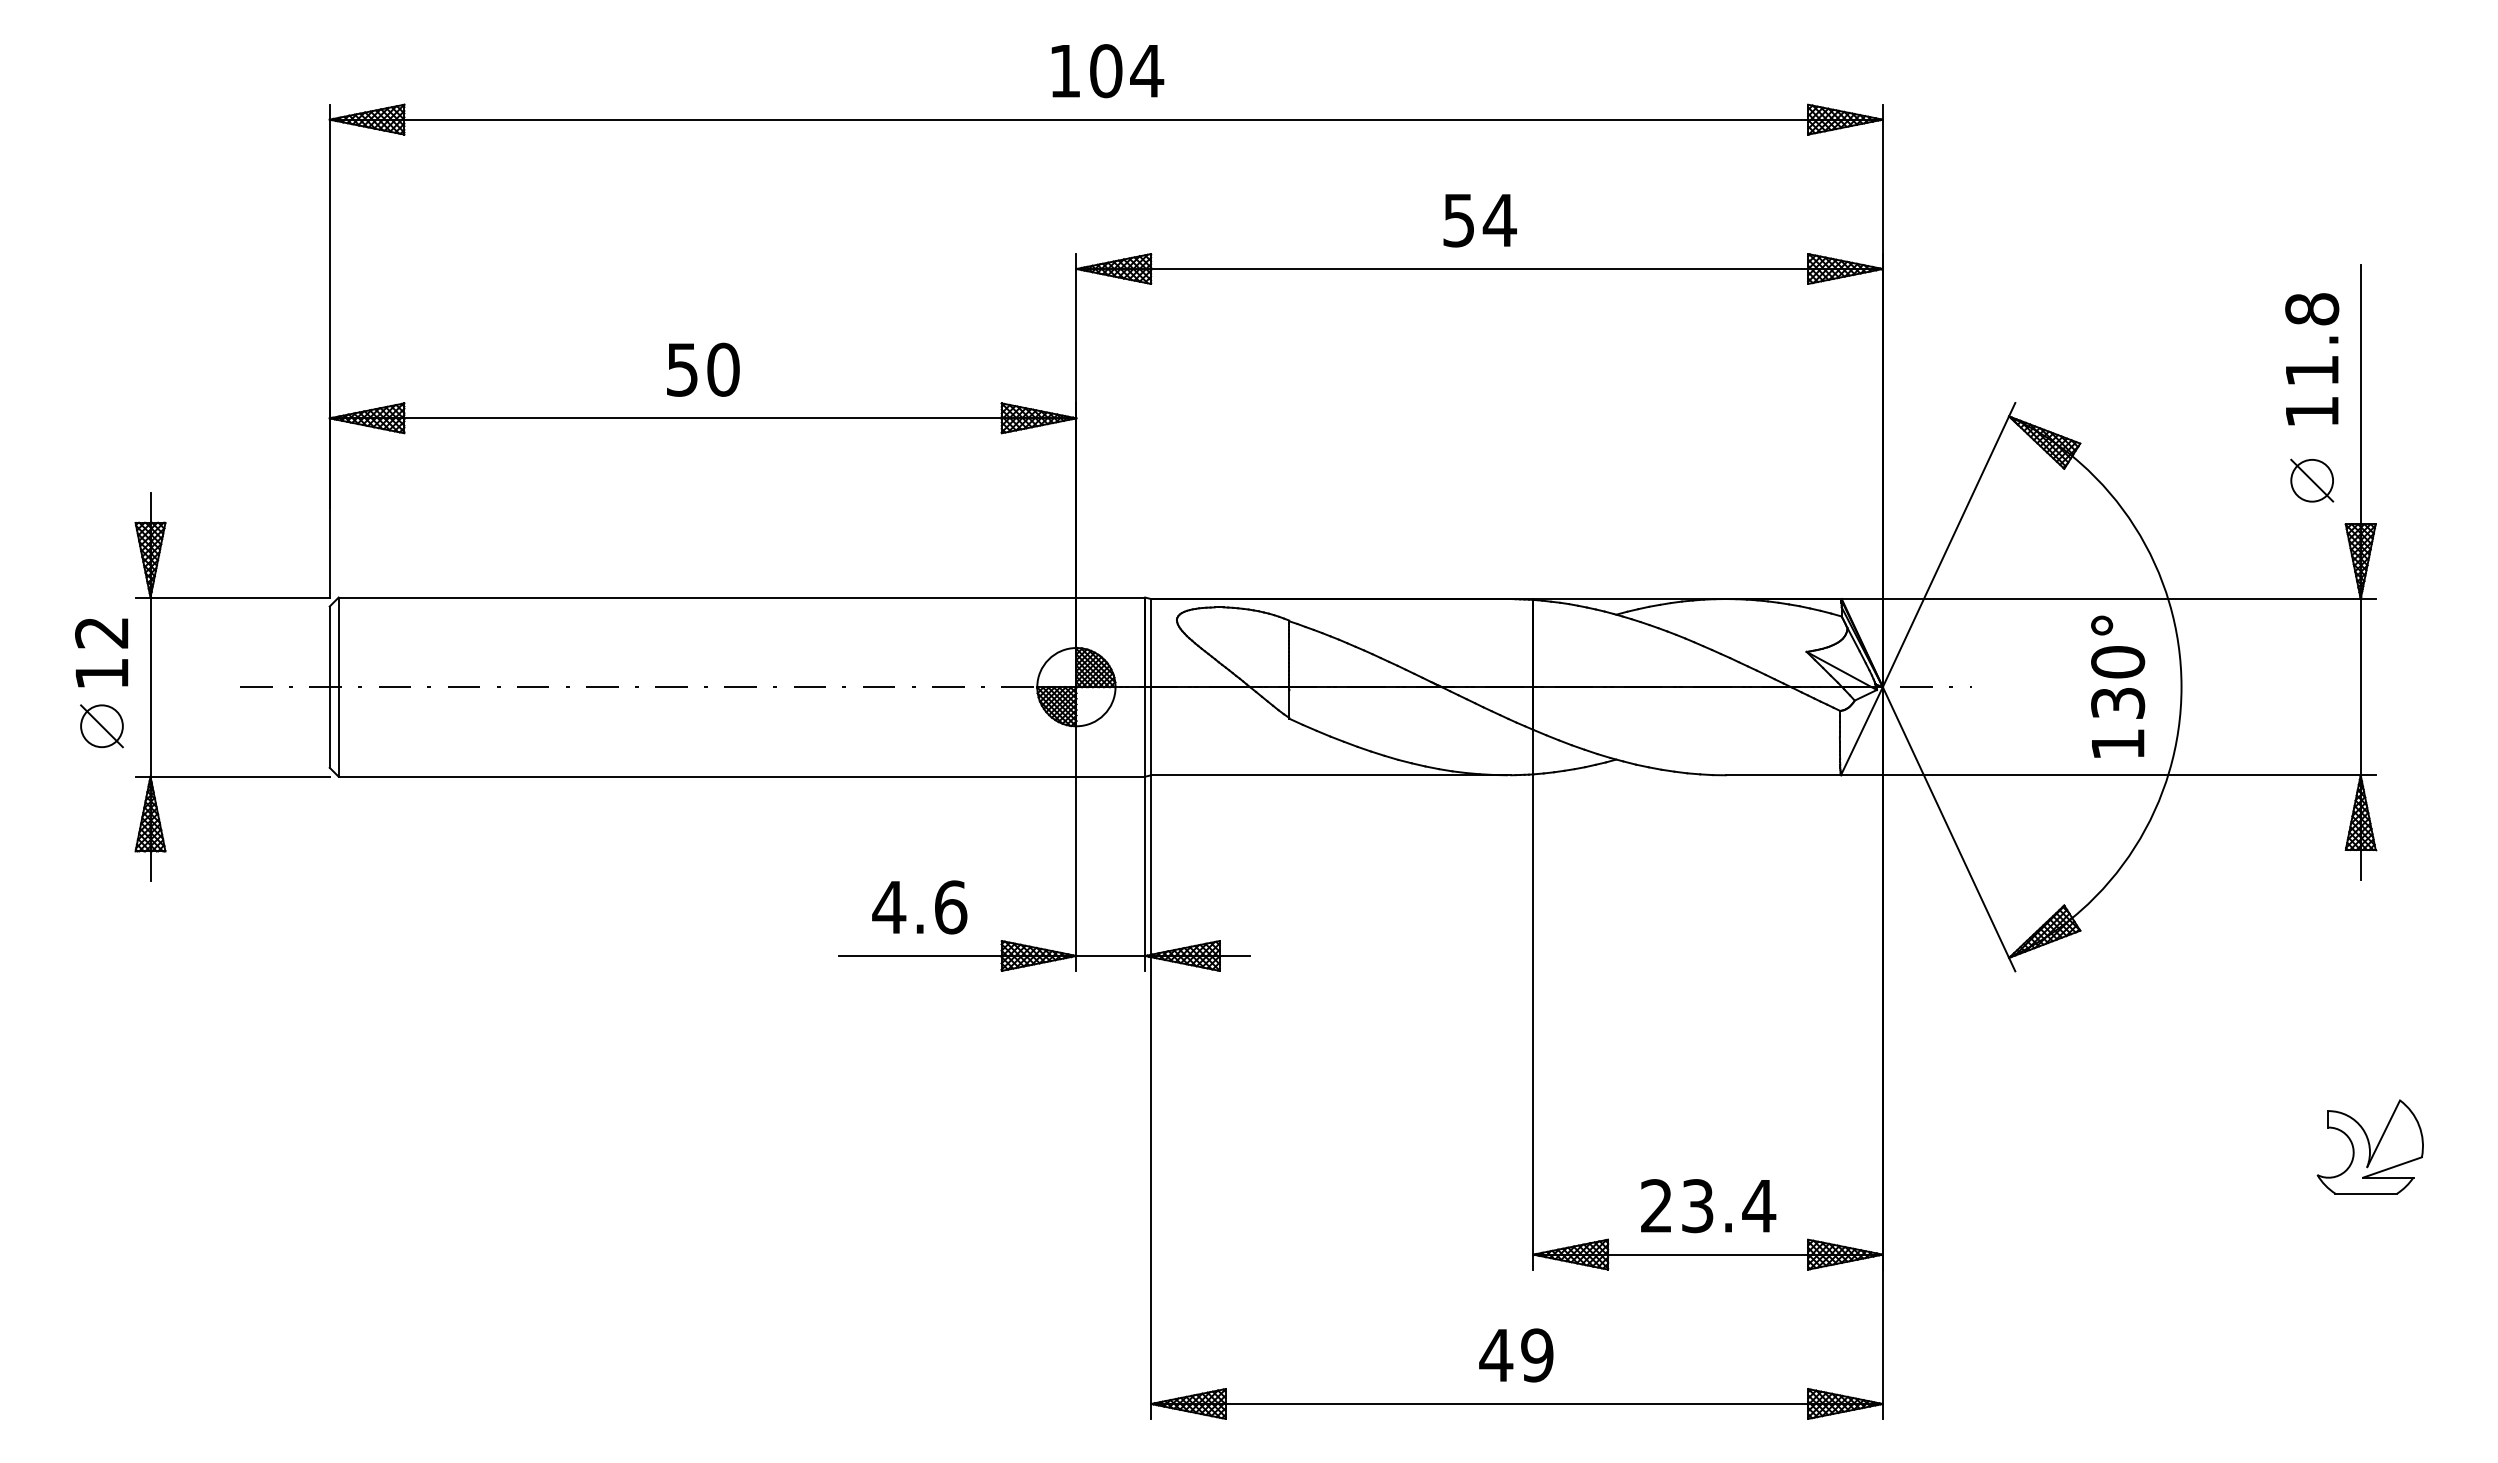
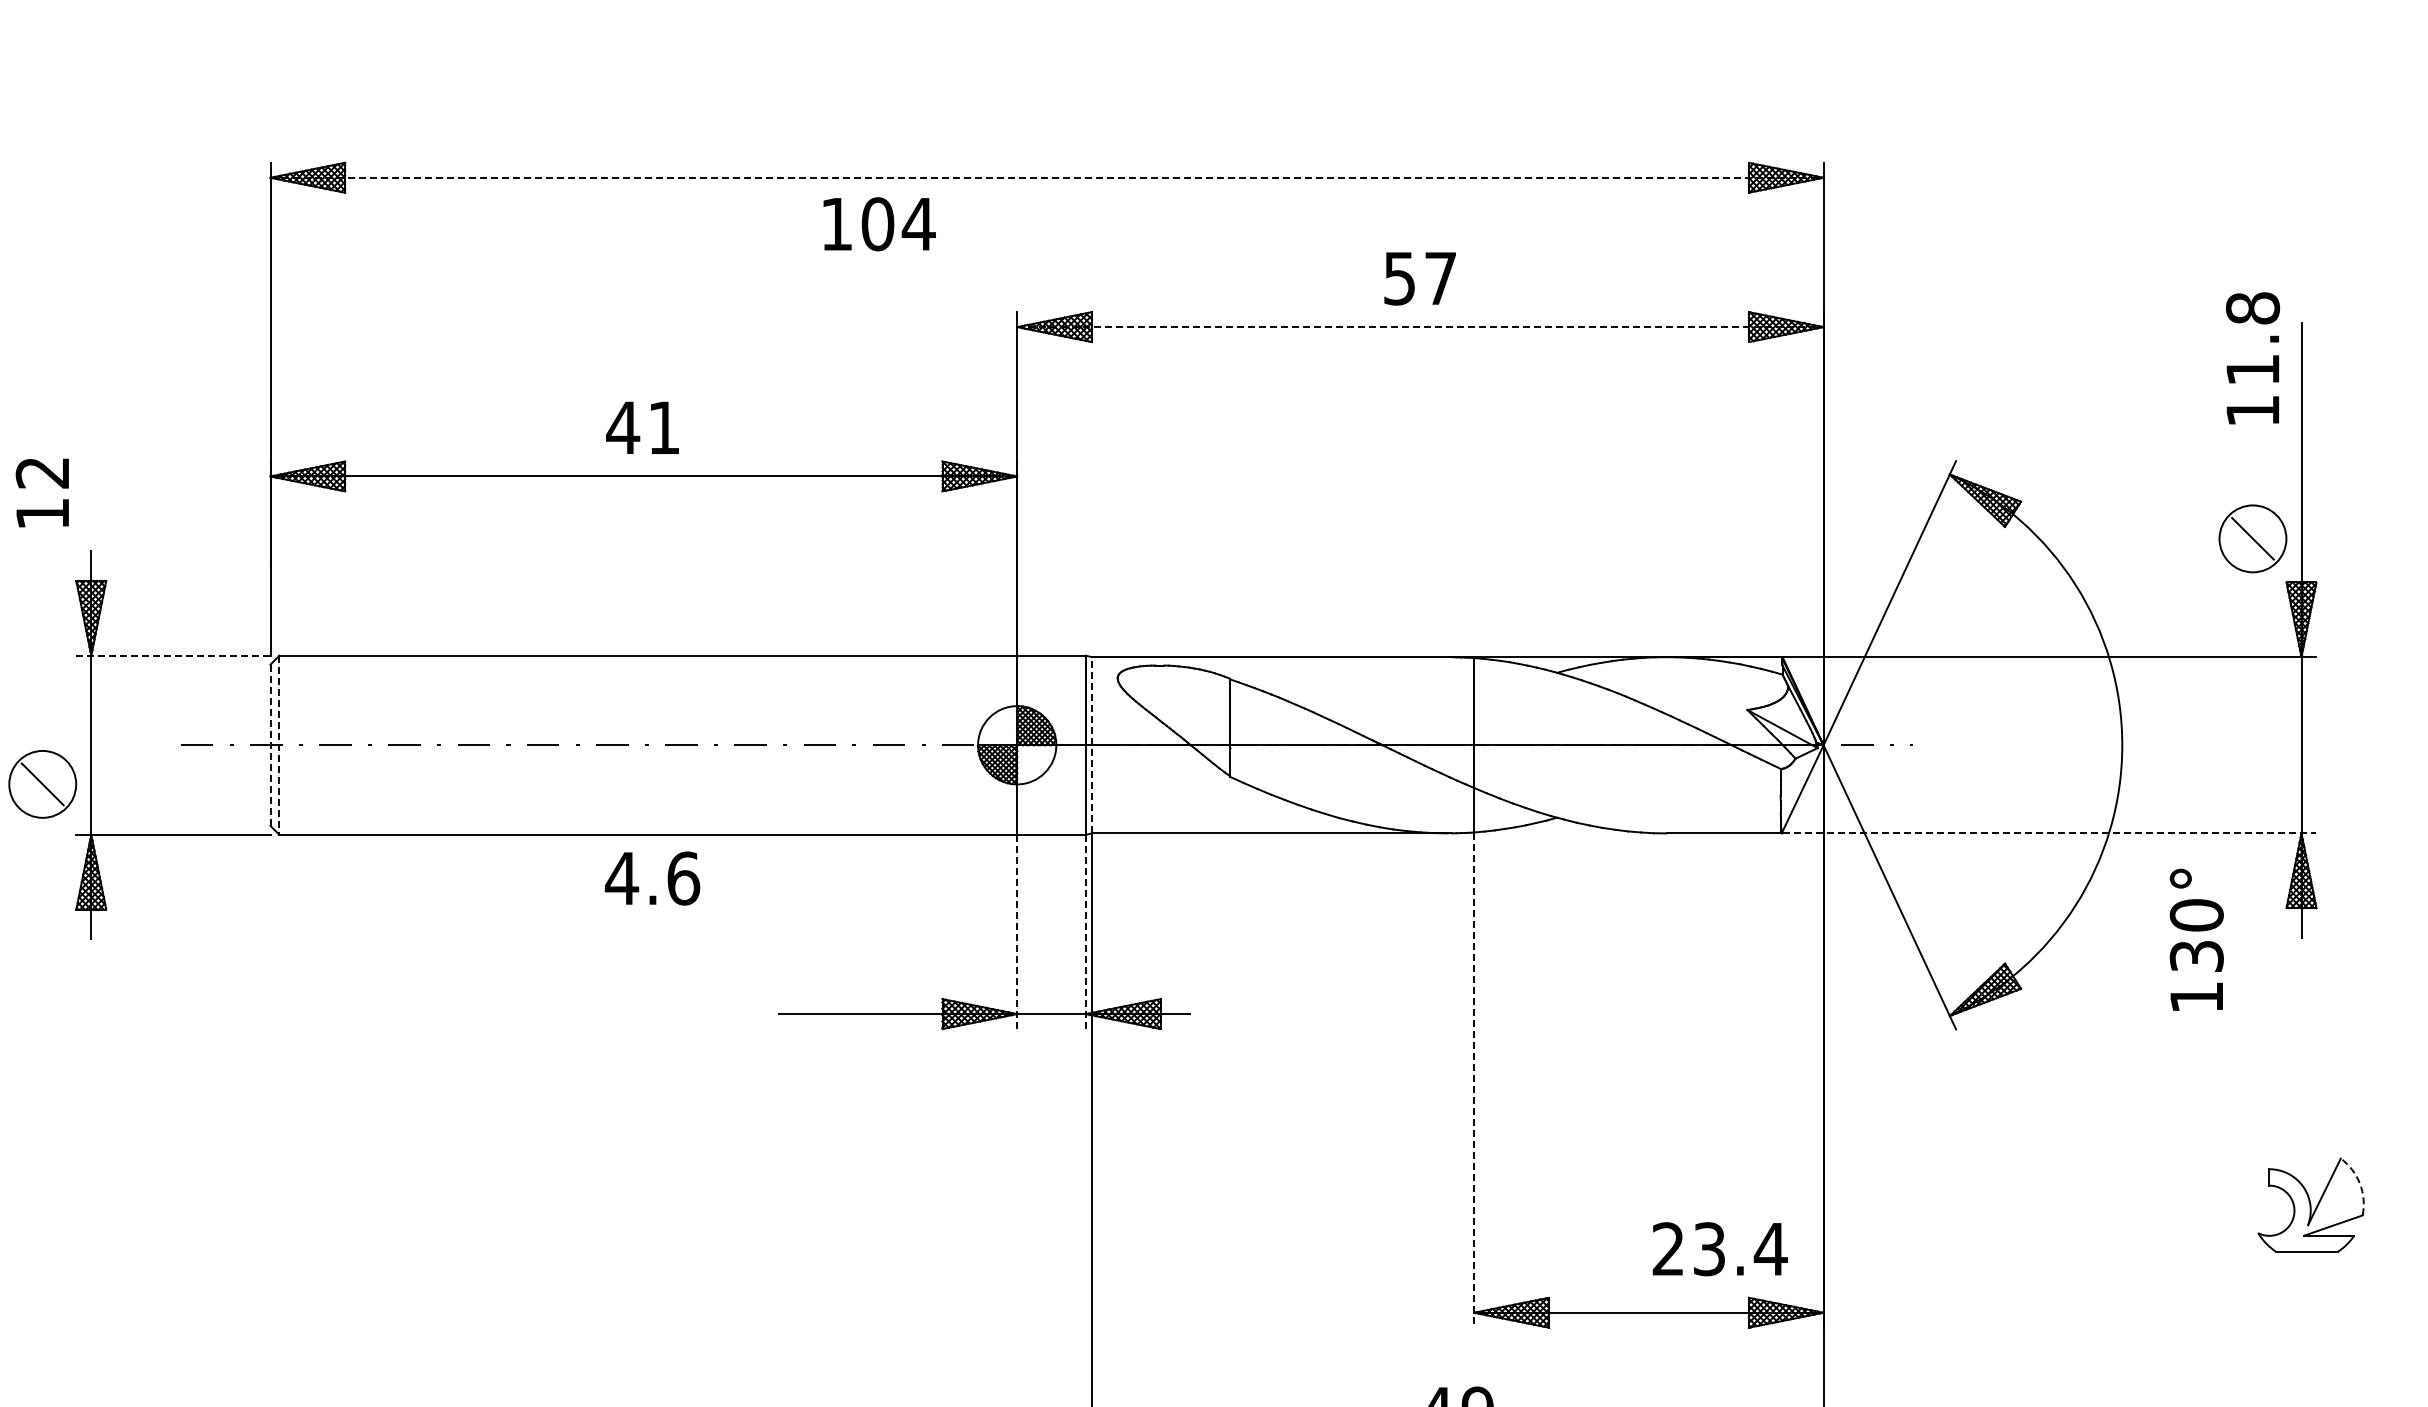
text: (1107, 71) -> (879, 224), moved
line: (1106, 119) -> (1047, 177), solid -> dashed
text: (1499, 220) -> (1440, 278), 54 -> 57
line: (1480, 269) -> (1421, 327), solid -> dashed
text: (2312, 359) -> (2253, 358), moved
text: (702, 369) -> (643, 427), 50 -> 41
circle: (2312, 480) -> (2253, 538), size x1.6
line: (233, 597) -> (174, 655), solid -> dashed
text: (101, 652) -> (42, 492), moved
line: (1151, 686) -> (1092, 744), solid -> dashed
text: (2118, 686) -> (2197, 939), moved
line: (329, 687) -> (270, 745), solid -> dashed
line: (338, 687) -> (279, 745), solid -> dashed
circle: (101, 726) -> (42, 784), size x1.6
line: (2108, 775) -> (2049, 833), solid -> dashed
line: (1145, 873) -> (1086, 931), solid -> dashed
line: (1076, 874) -> (1017, 932), solid -> dashed
text: (919, 907) -> (652, 878), moved
line: (1533, 1022) -> (1474, 1080), solid -> dashed
arc: (2419, 1125) -> (2360, 1183), solid -> dashed
text: (1708, 1206) -> (1720, 1249), moved

